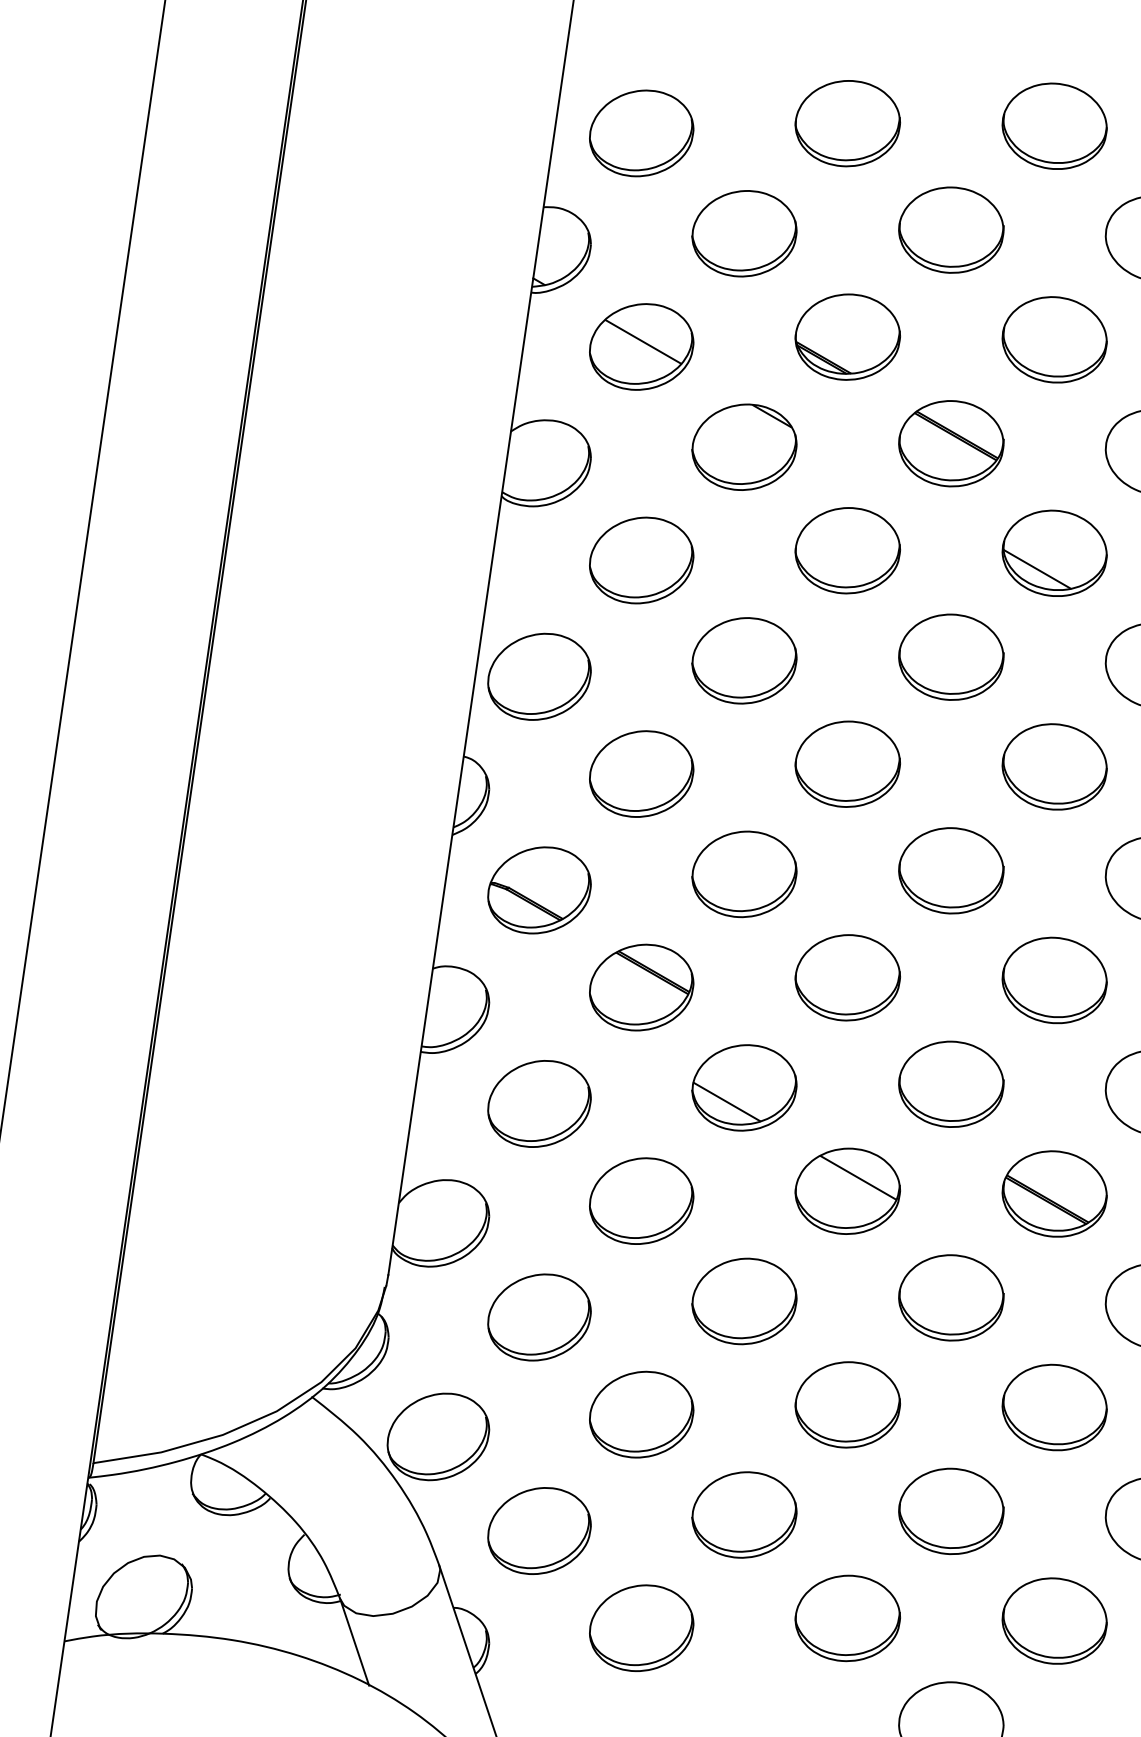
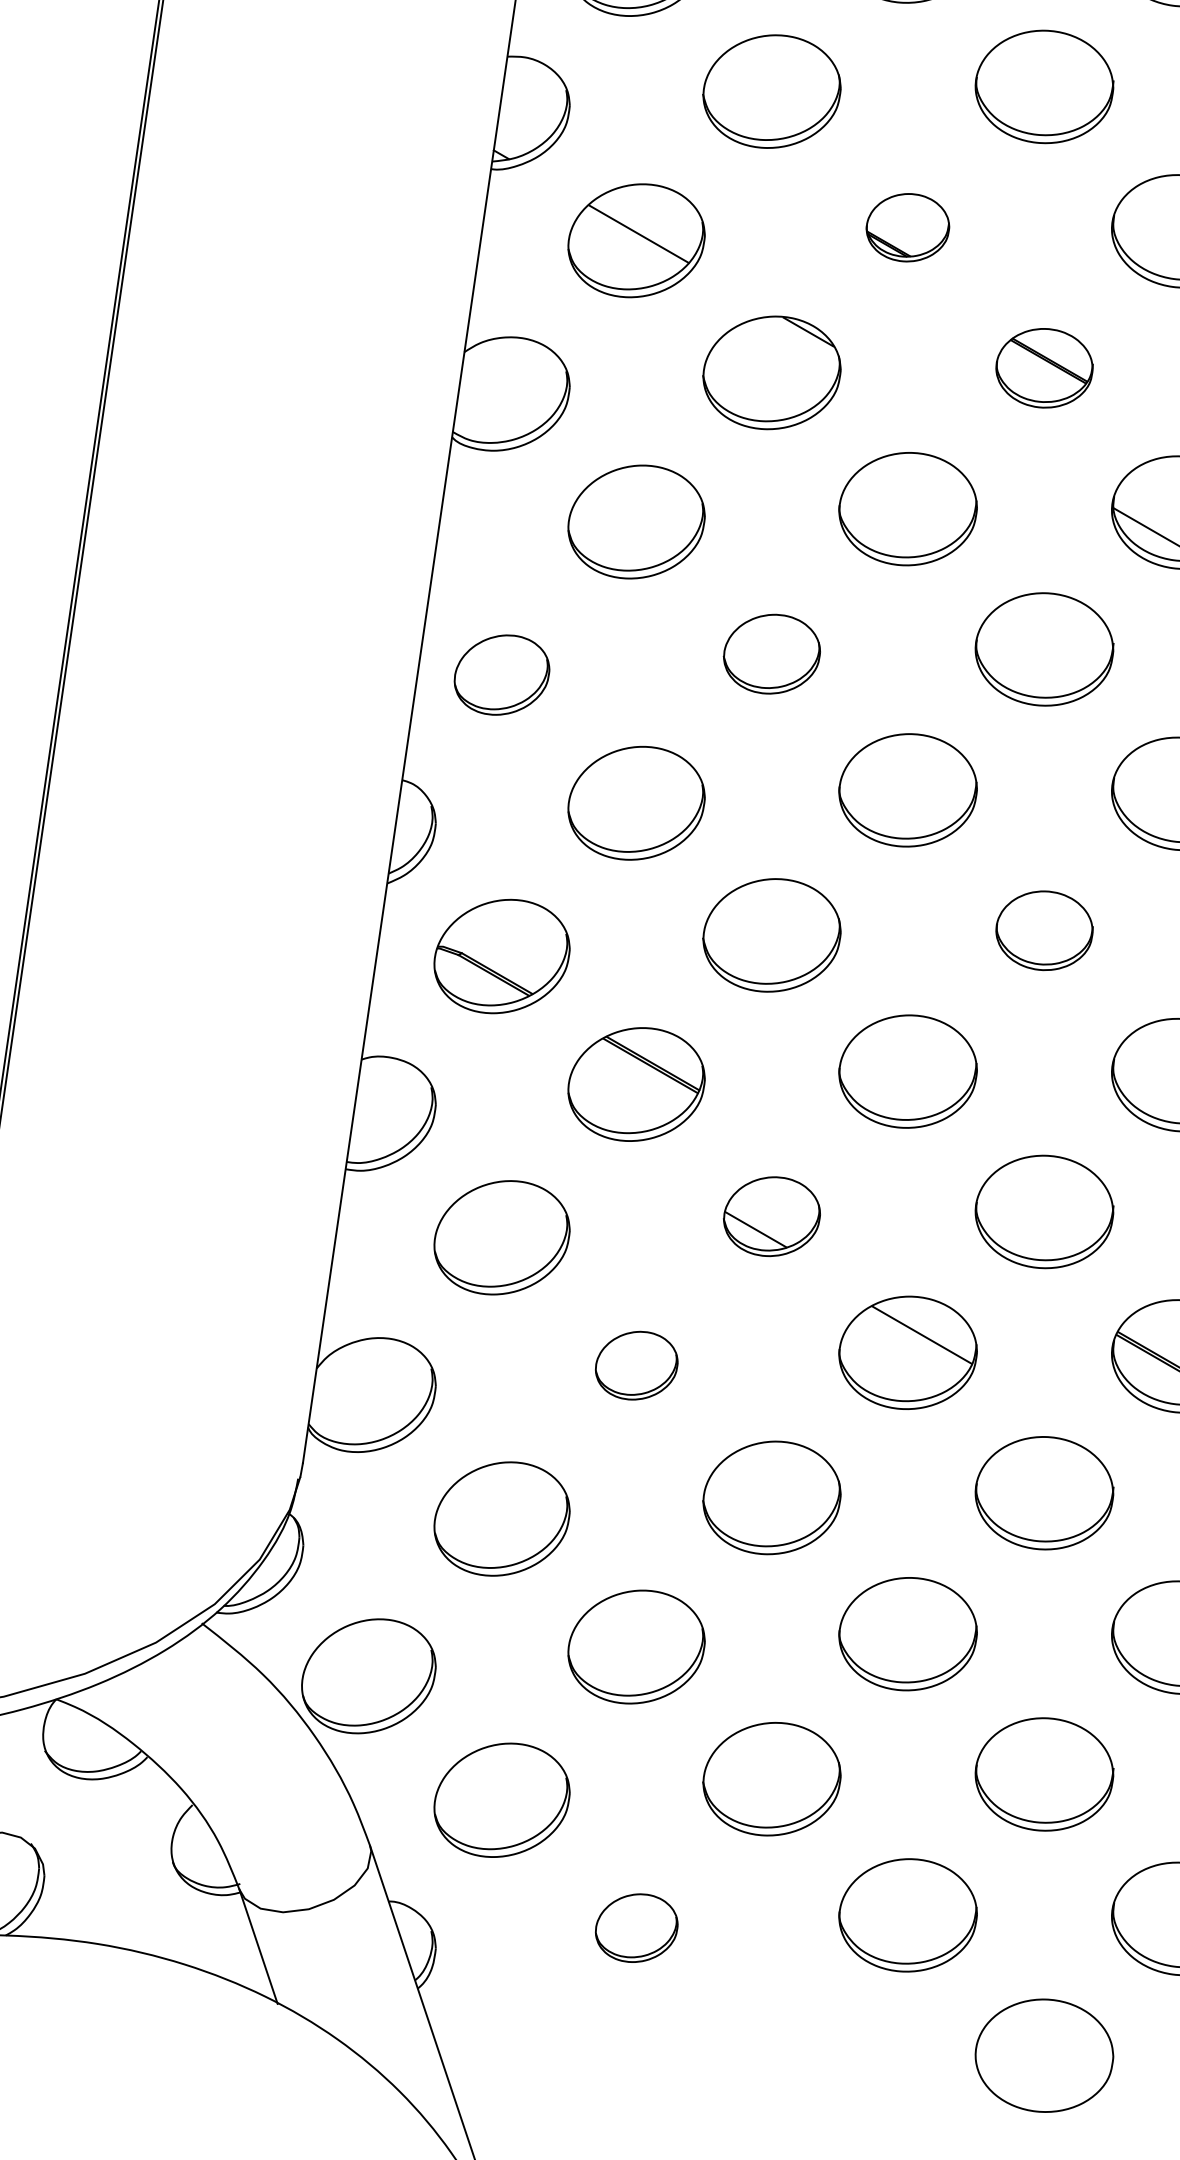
part: (847, 336) -> (907, 226), size x0.6
part: (951, 443) -> (1044, 367), size x0.7
part: (744, 660) -> (772, 653), size x0.7
part: (539, 676) -> (502, 674), size x0.7
part: (951, 870) -> (1044, 930), size x0.7
part: (744, 1087) -> (772, 1216), size x0.7
part: (641, 1200) -> (636, 1364), size x0.6
part: (641, 1627) -> (636, 1927), size x0.6

